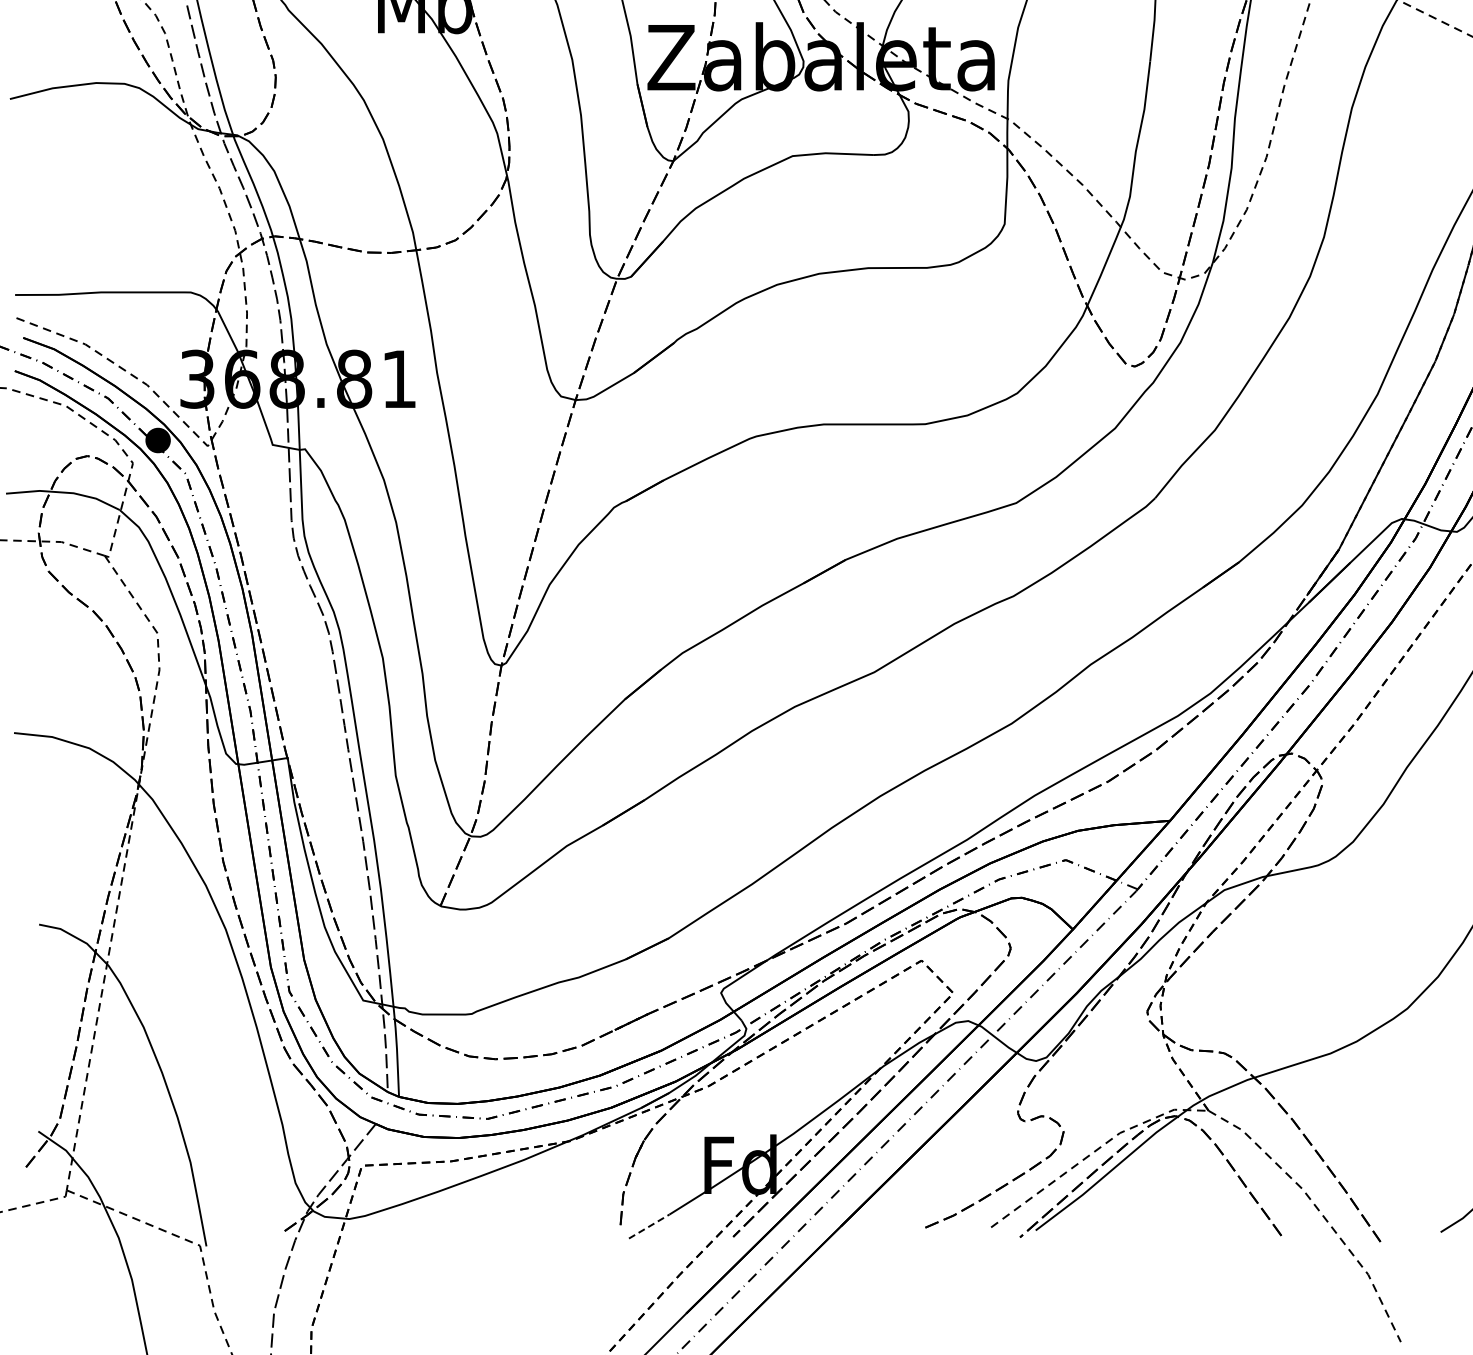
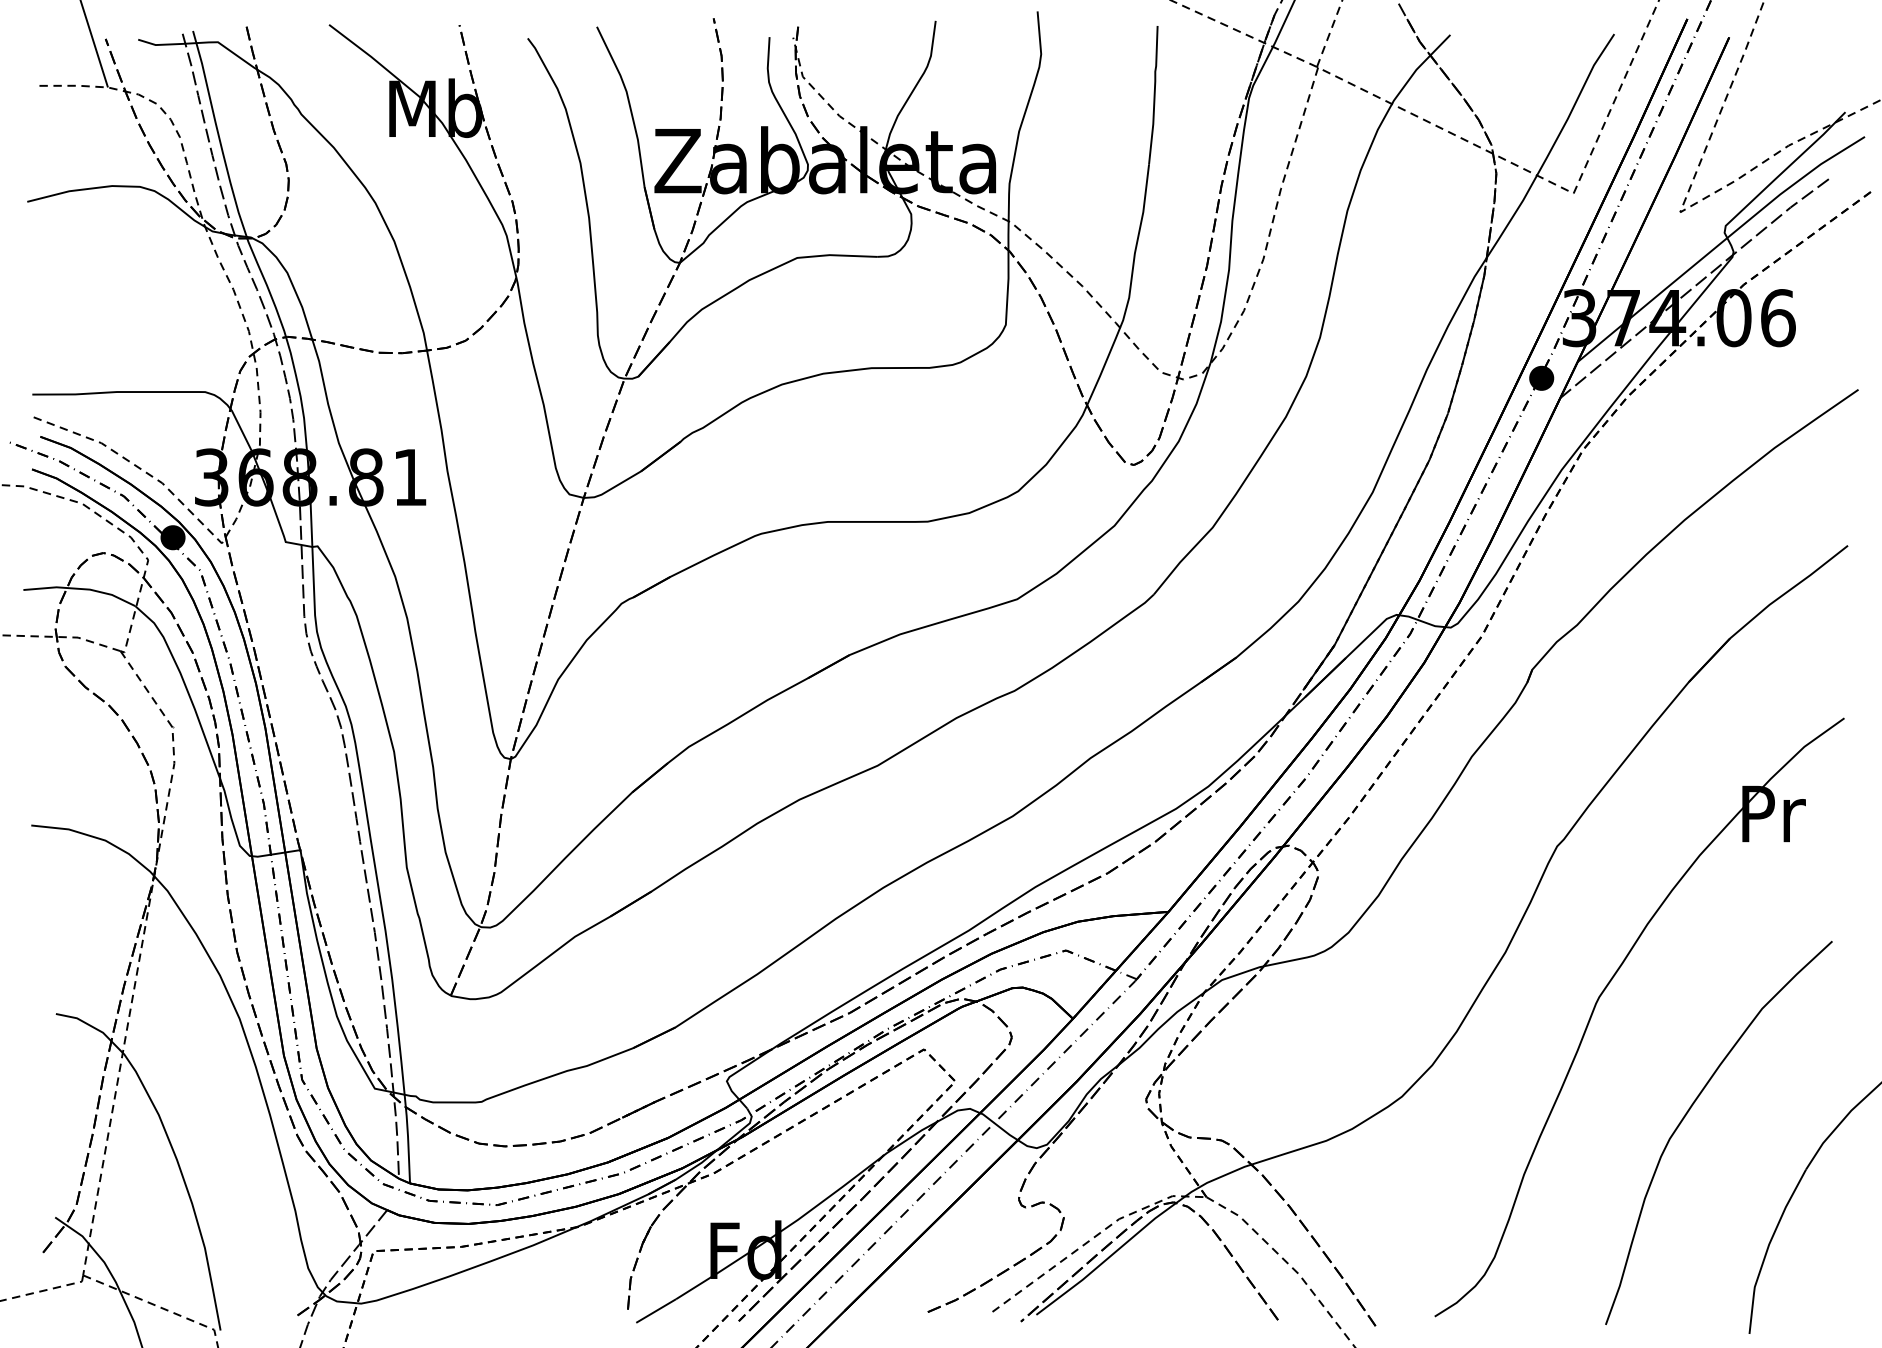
line: (649, 1226) -> (656, 1310), dashed -> solid

